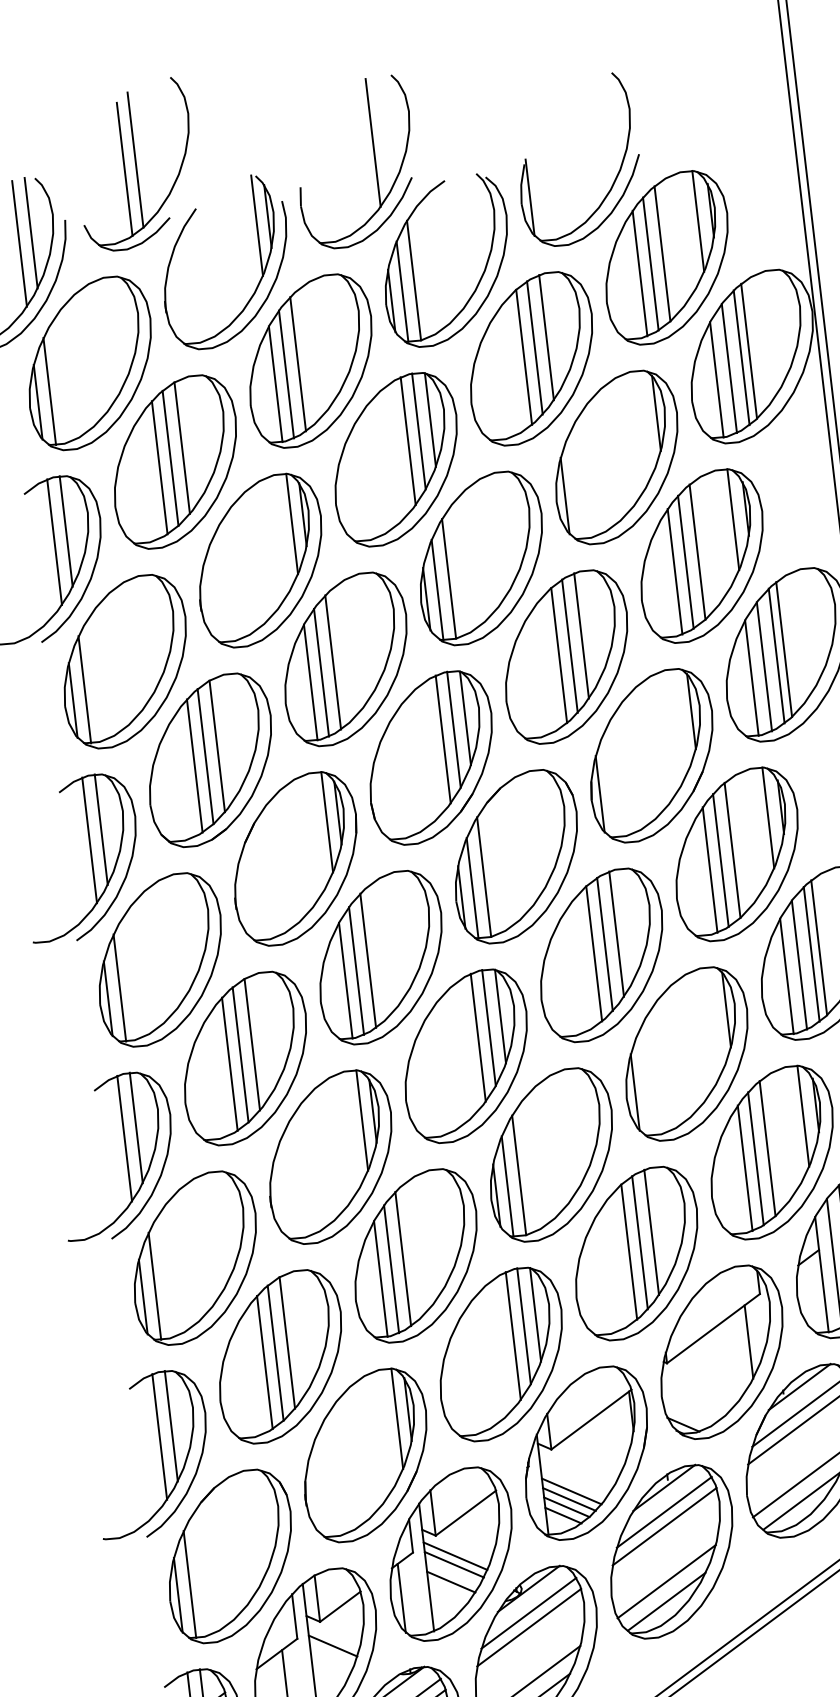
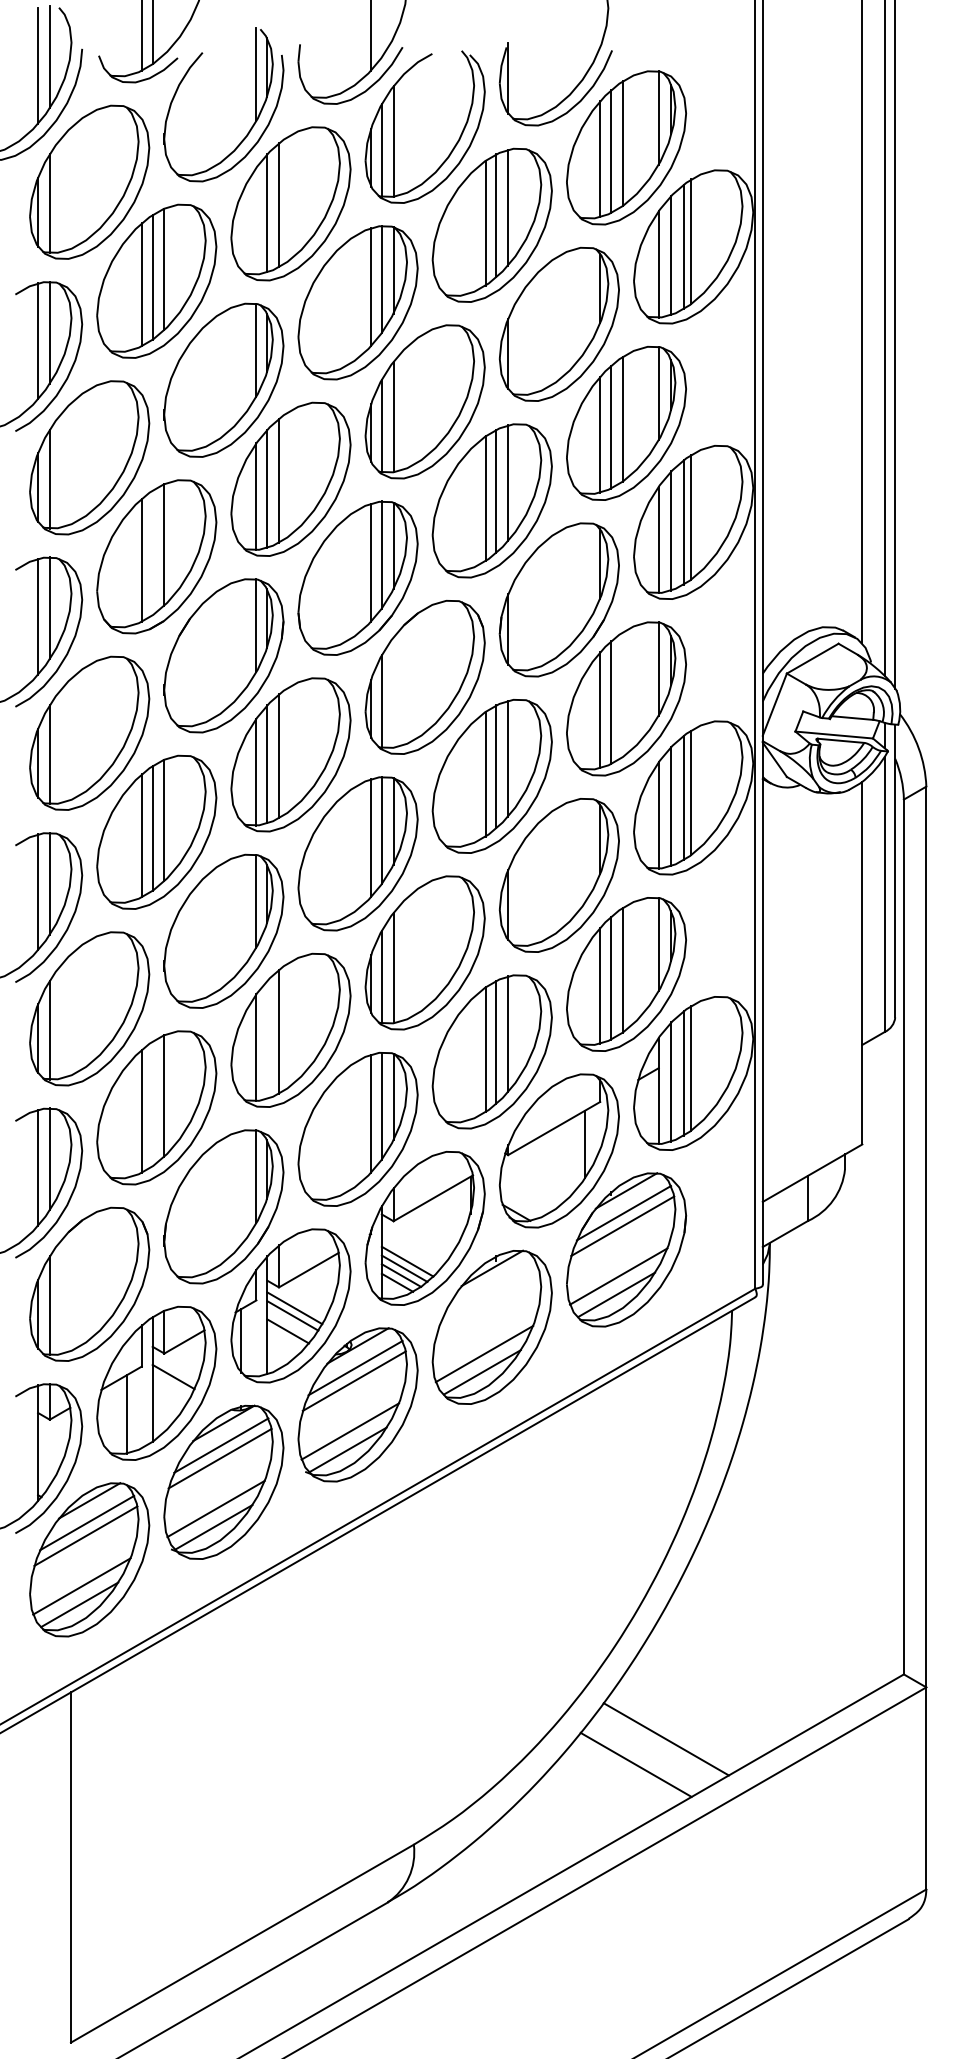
line: (275, 383) -> (256, 220), removed
line: (205, 756) -> (152, 552), removed
line: (732, 850) -> (622, 694), removed
line: (484, 877) -> (393, 692), removed
line: (391, 1268) -> (267, 1039), removed
line: (275, 1352) -> (152, 1103), removed
line: (664, 1512) -> (489, 1290), removed
line: (664, 1526) -> (488, 1303), removed

